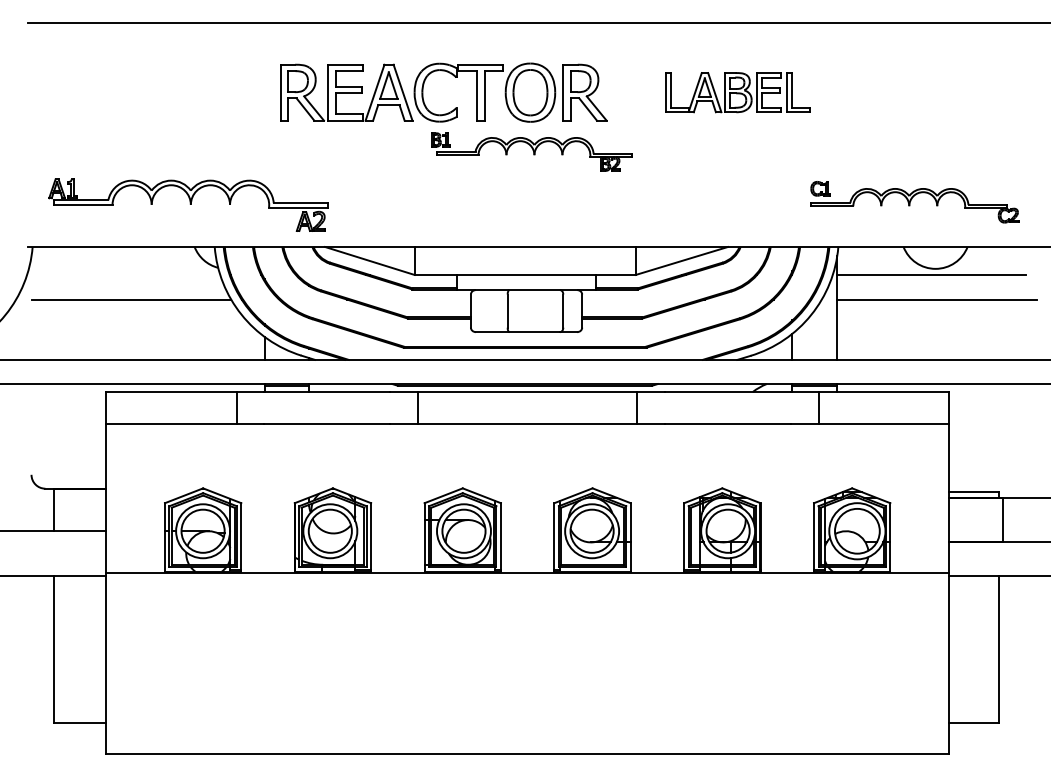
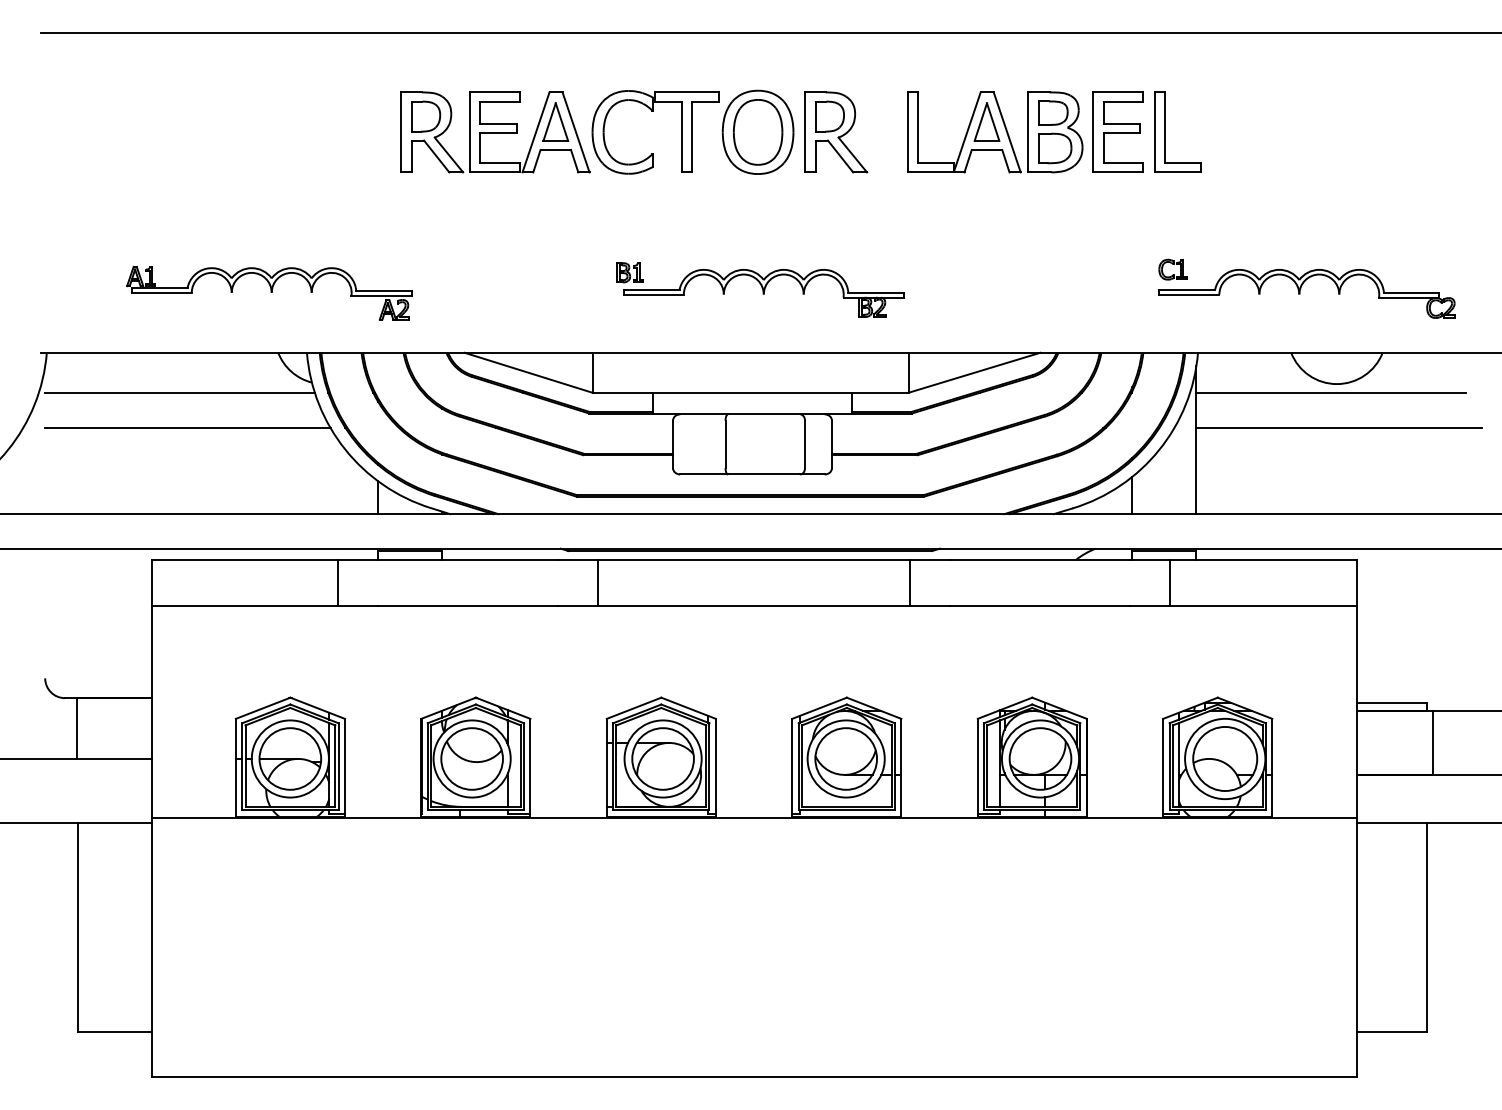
part: (737, 92) -> (1053, 132), size x1.43
part: (531, 151) -> (759, 289), moved
part: (187, 205) -> (268, 293), size x0.71
line: (125, 274) -> (179, 392), added

